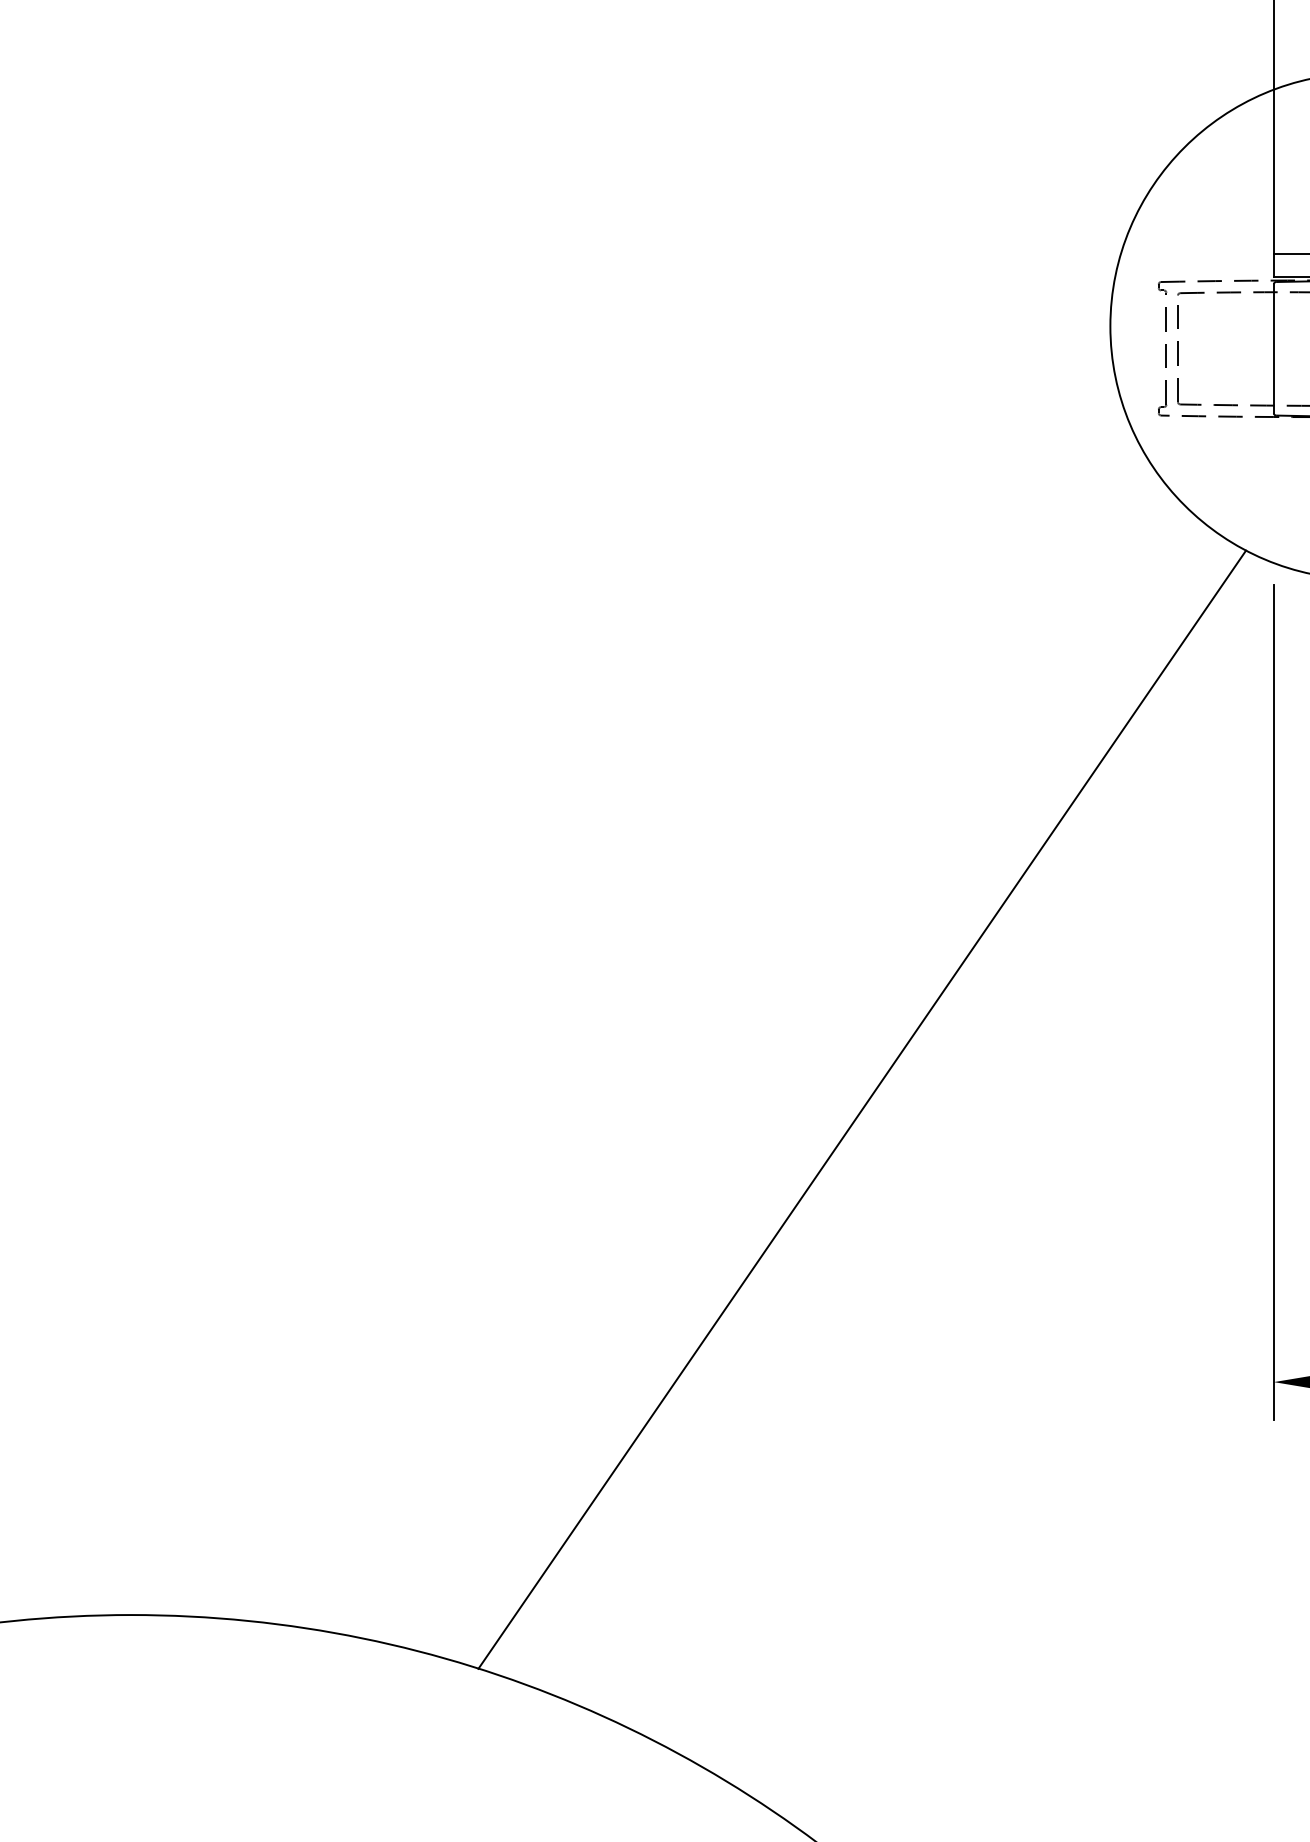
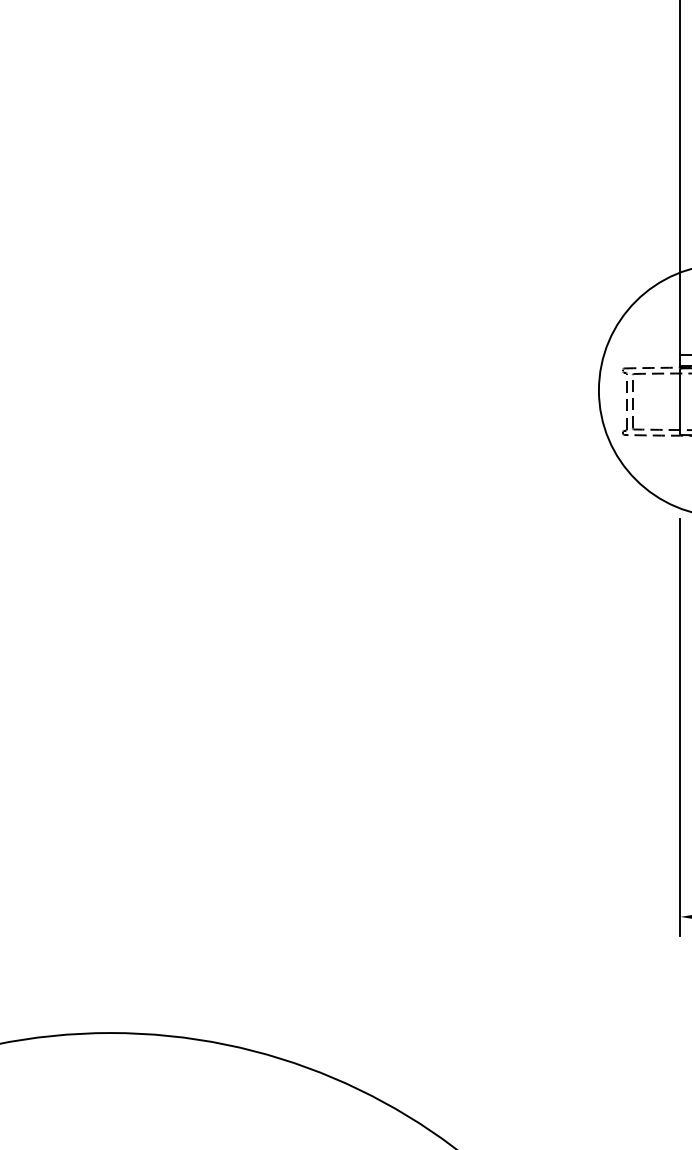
line: (860, 1108) -> (474, 780), removed

